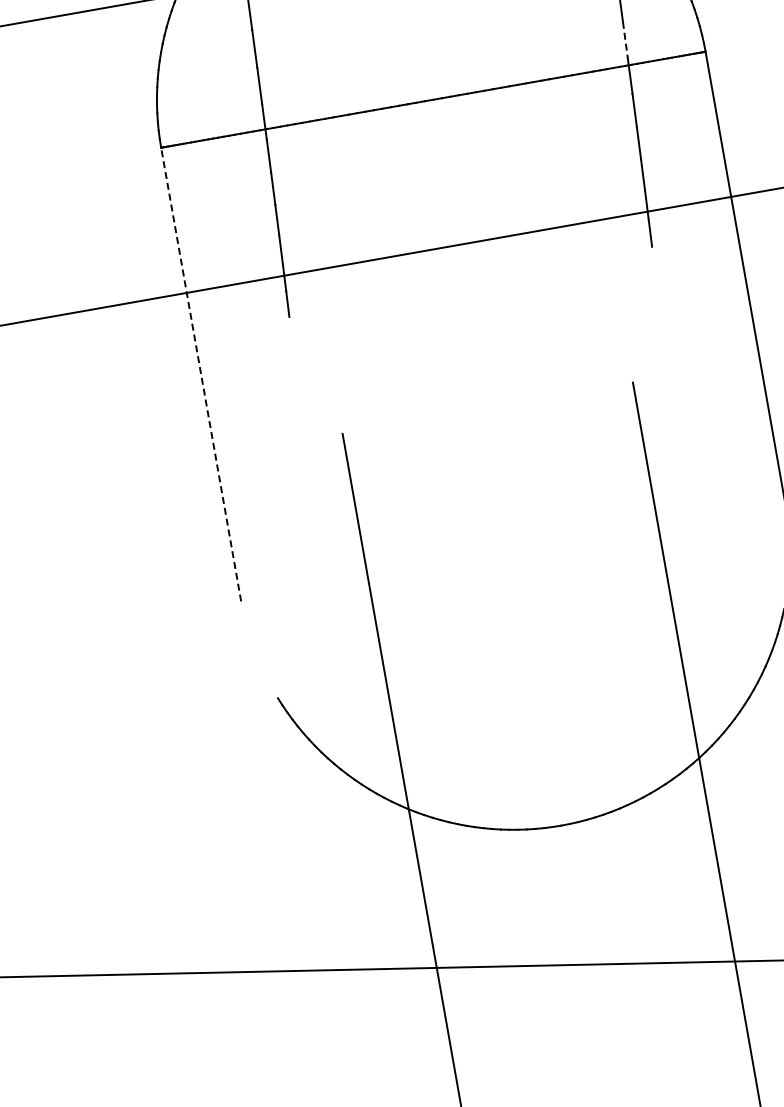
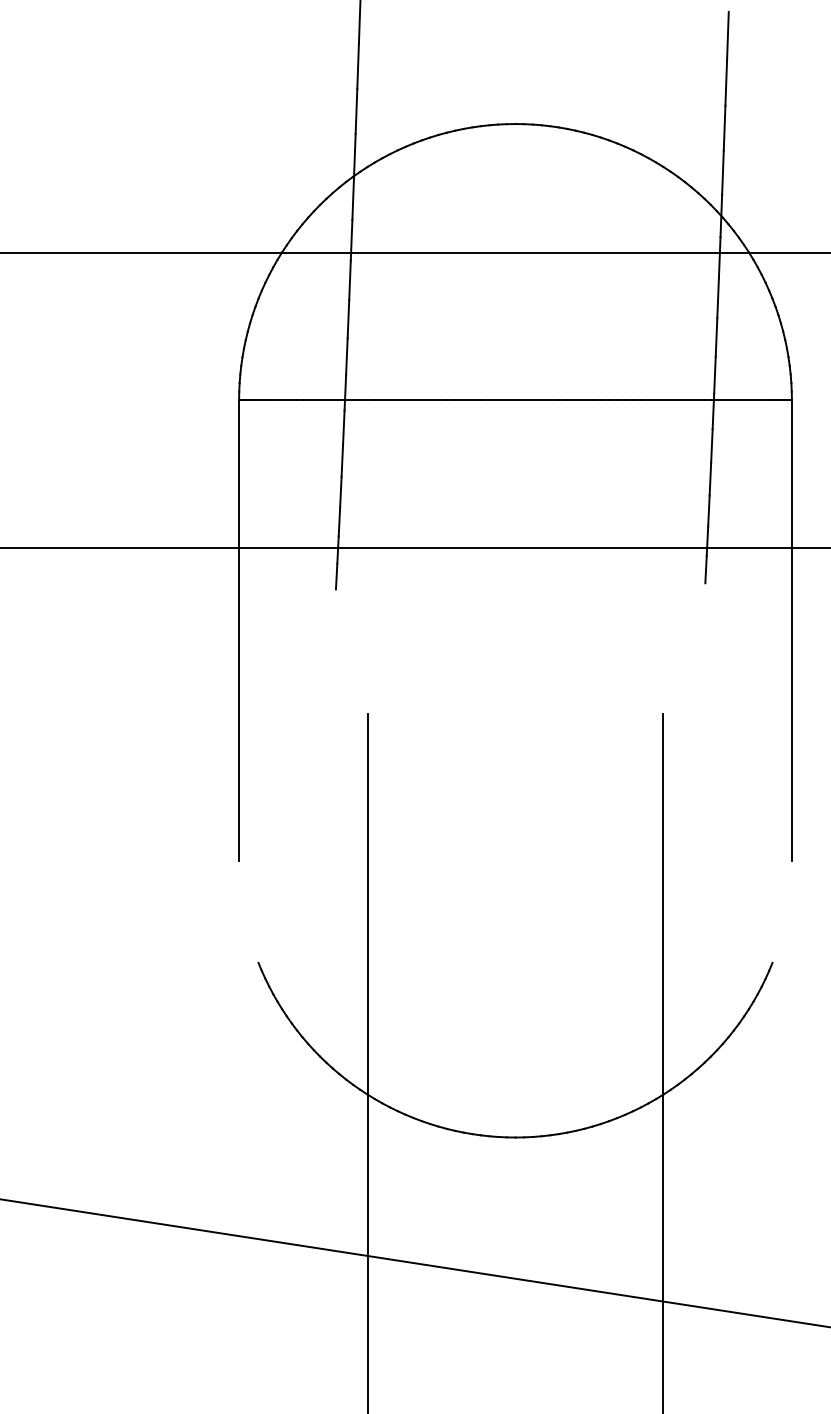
line: (625, 40) -> (714, 375), dashed -> solid
line: (201, 374) -> (239, 630), dashed -> solid

